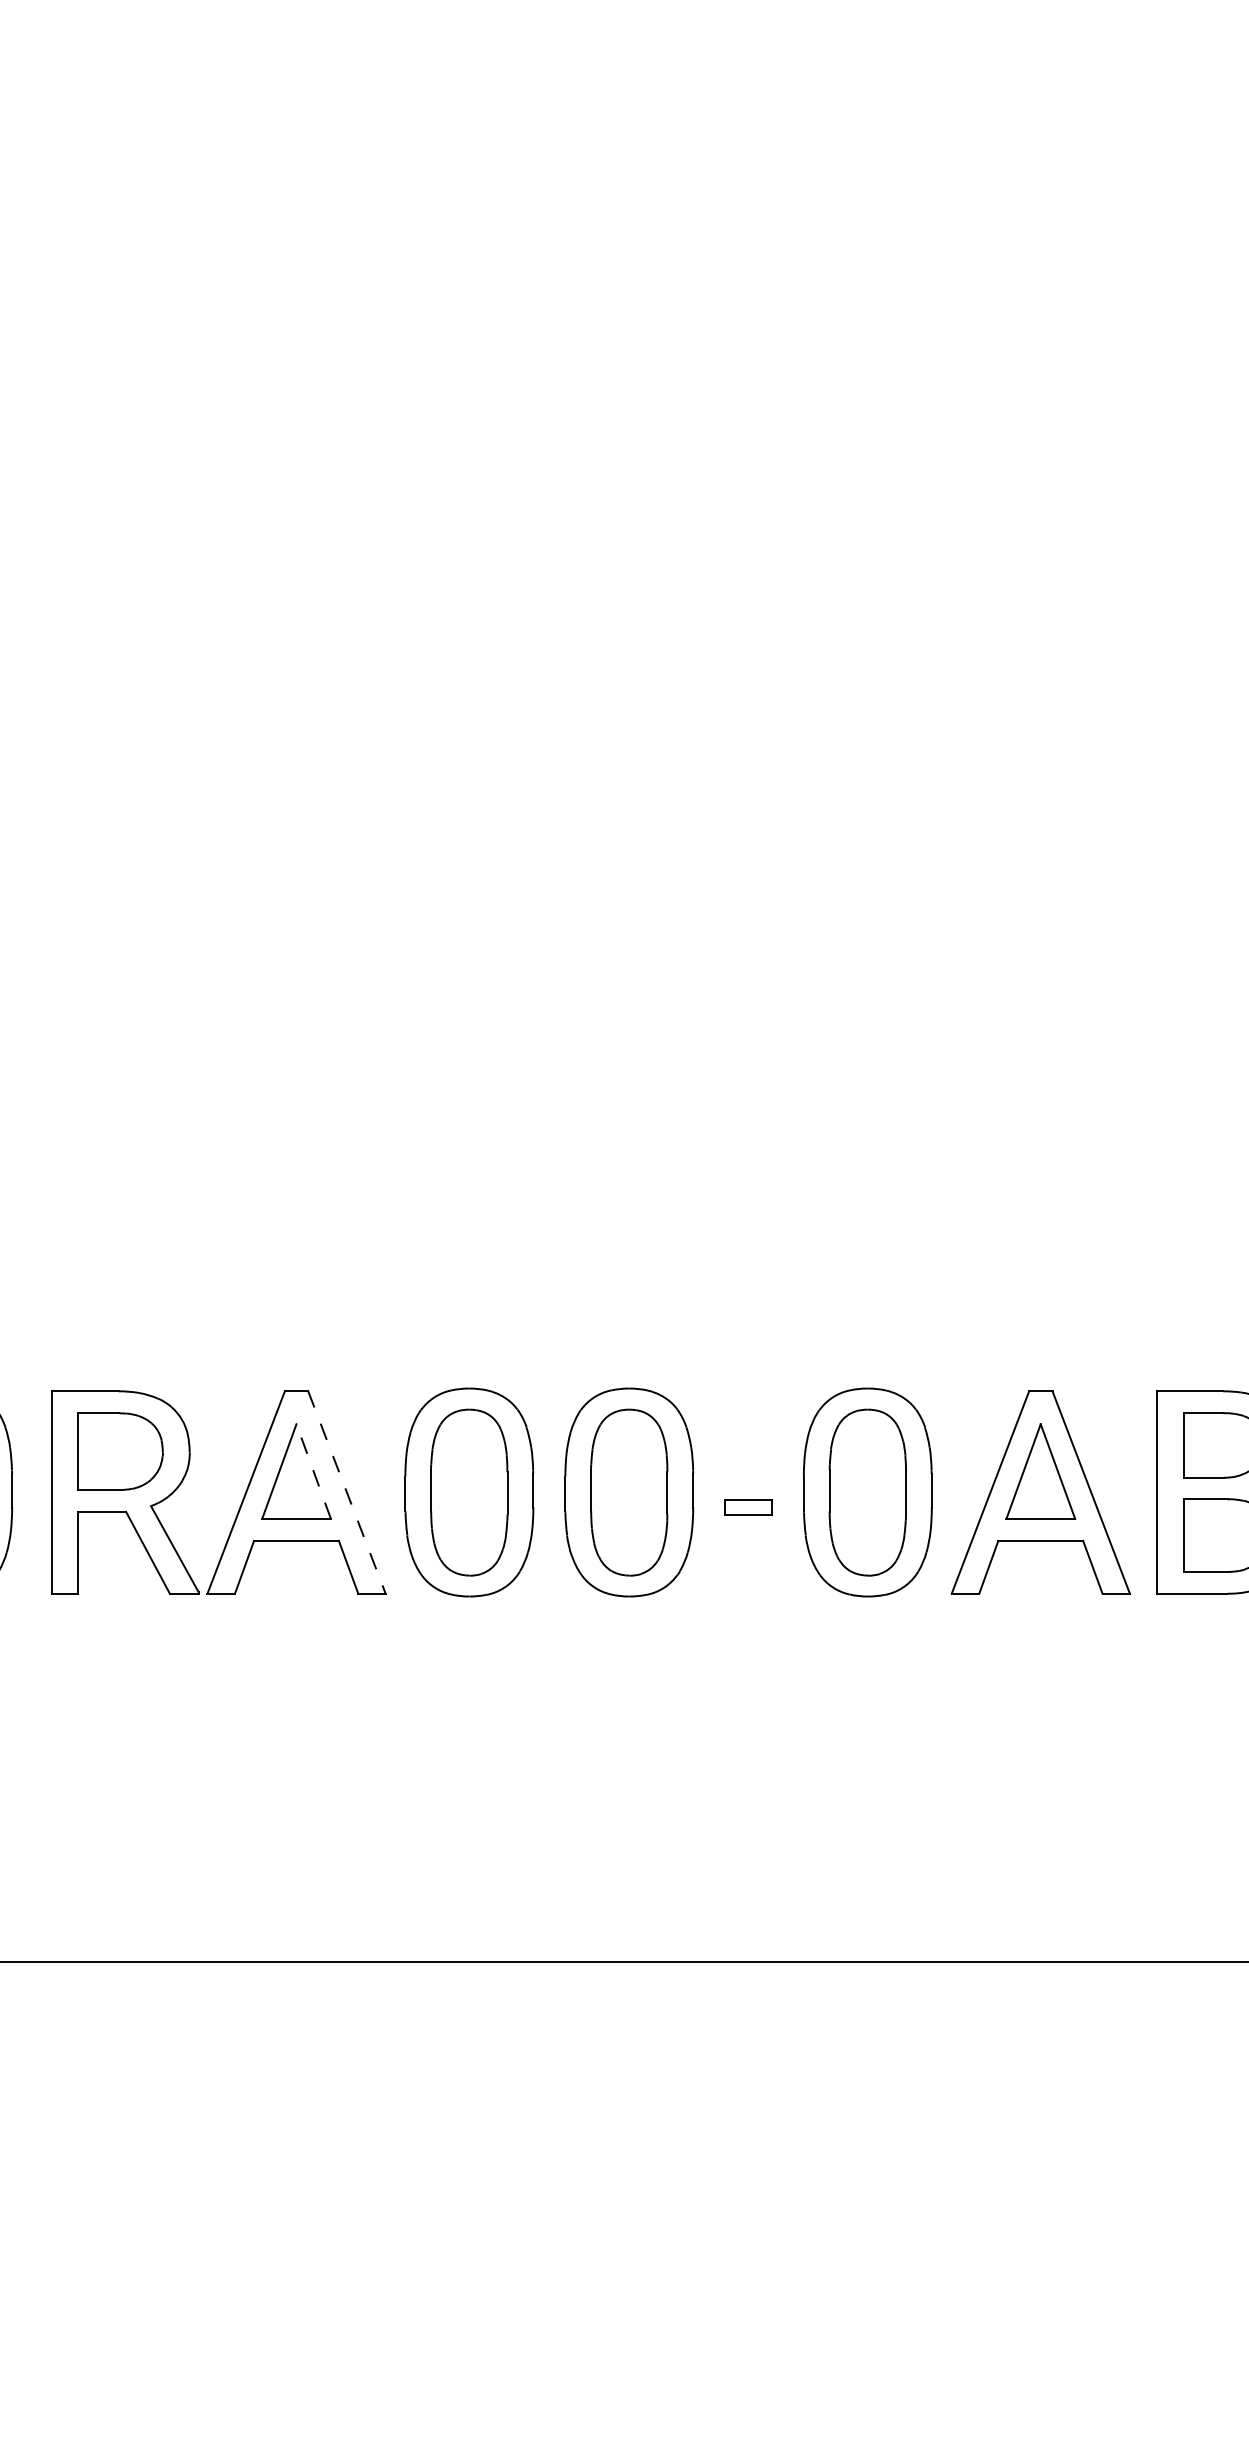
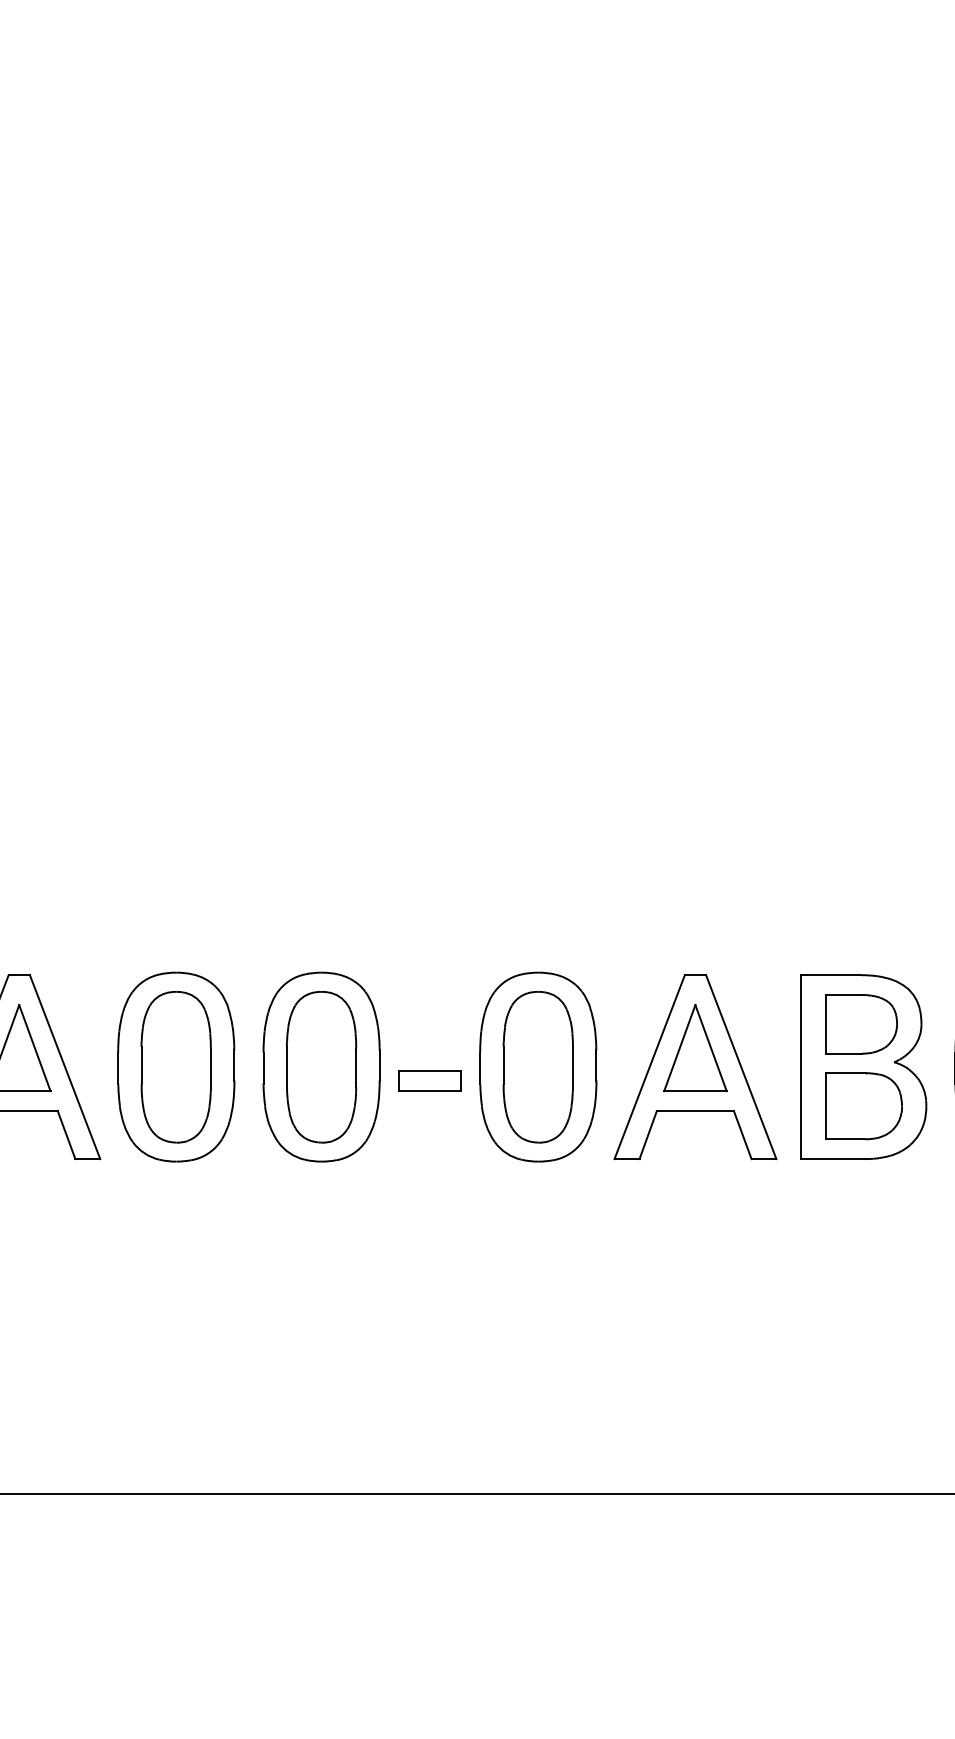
line: (313, 1471) -> (34, 1048), dashed -> solid
line: (347, 1493) -> (65, 1068), dashed -> solid
part: (748, 1507) -> (429, 1080), size x1.43

